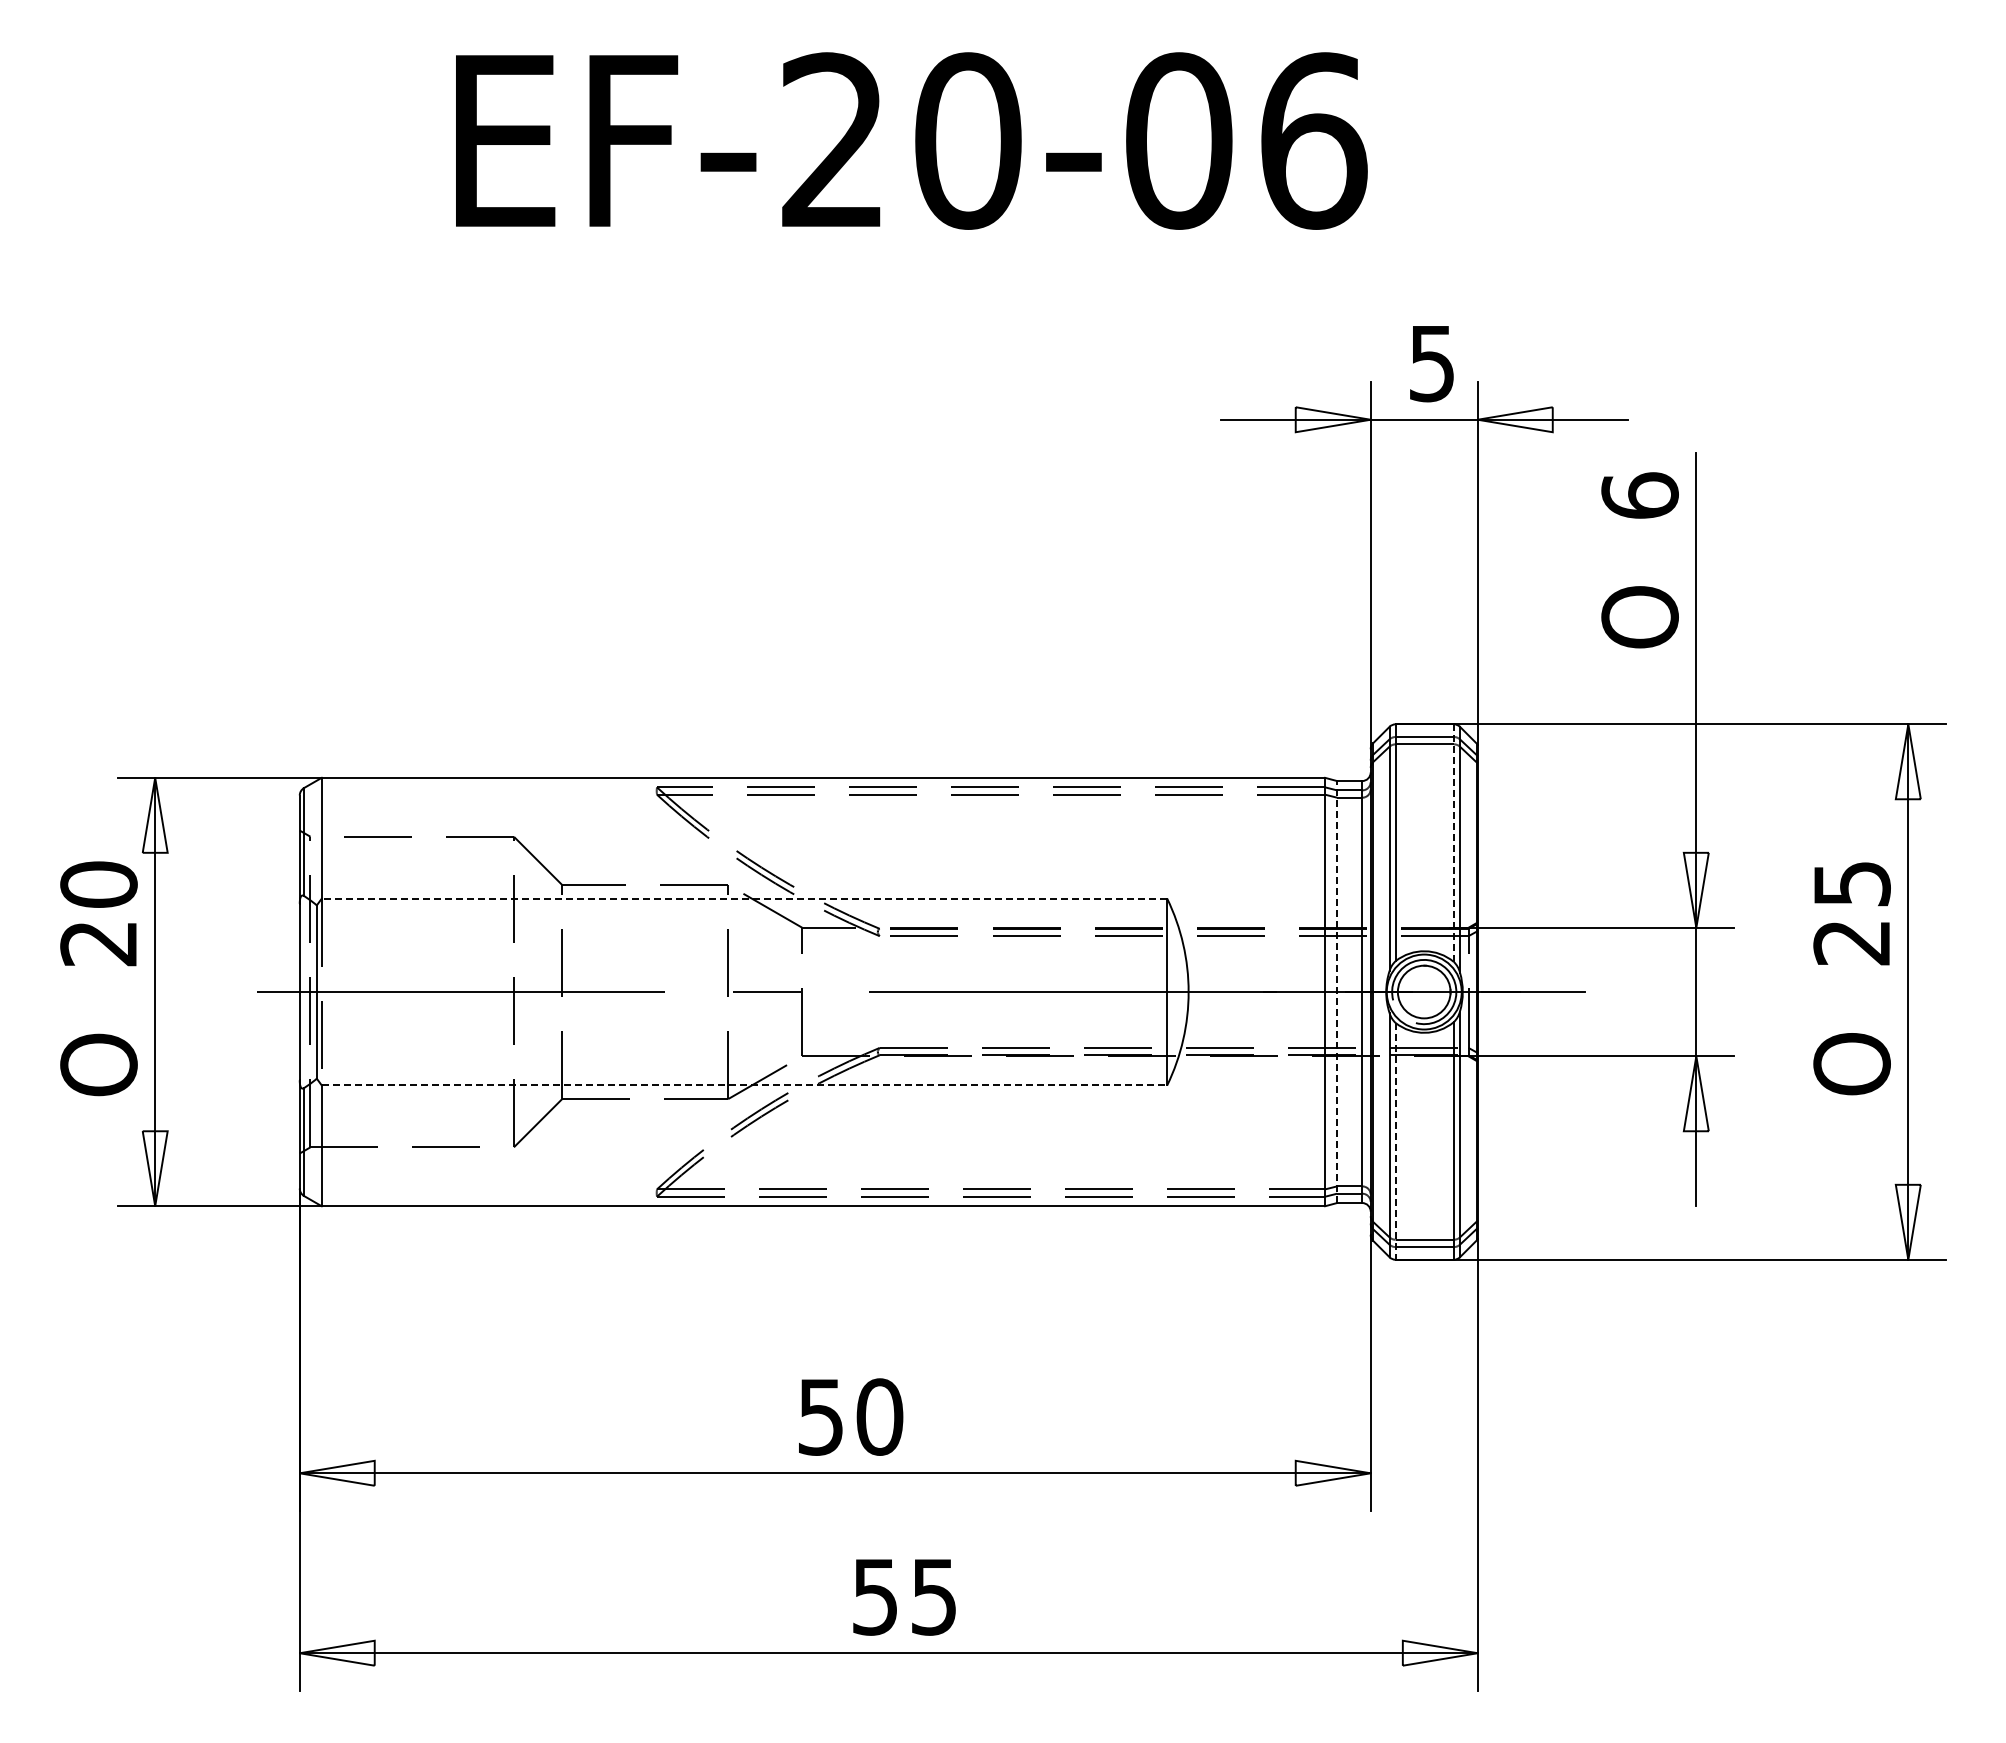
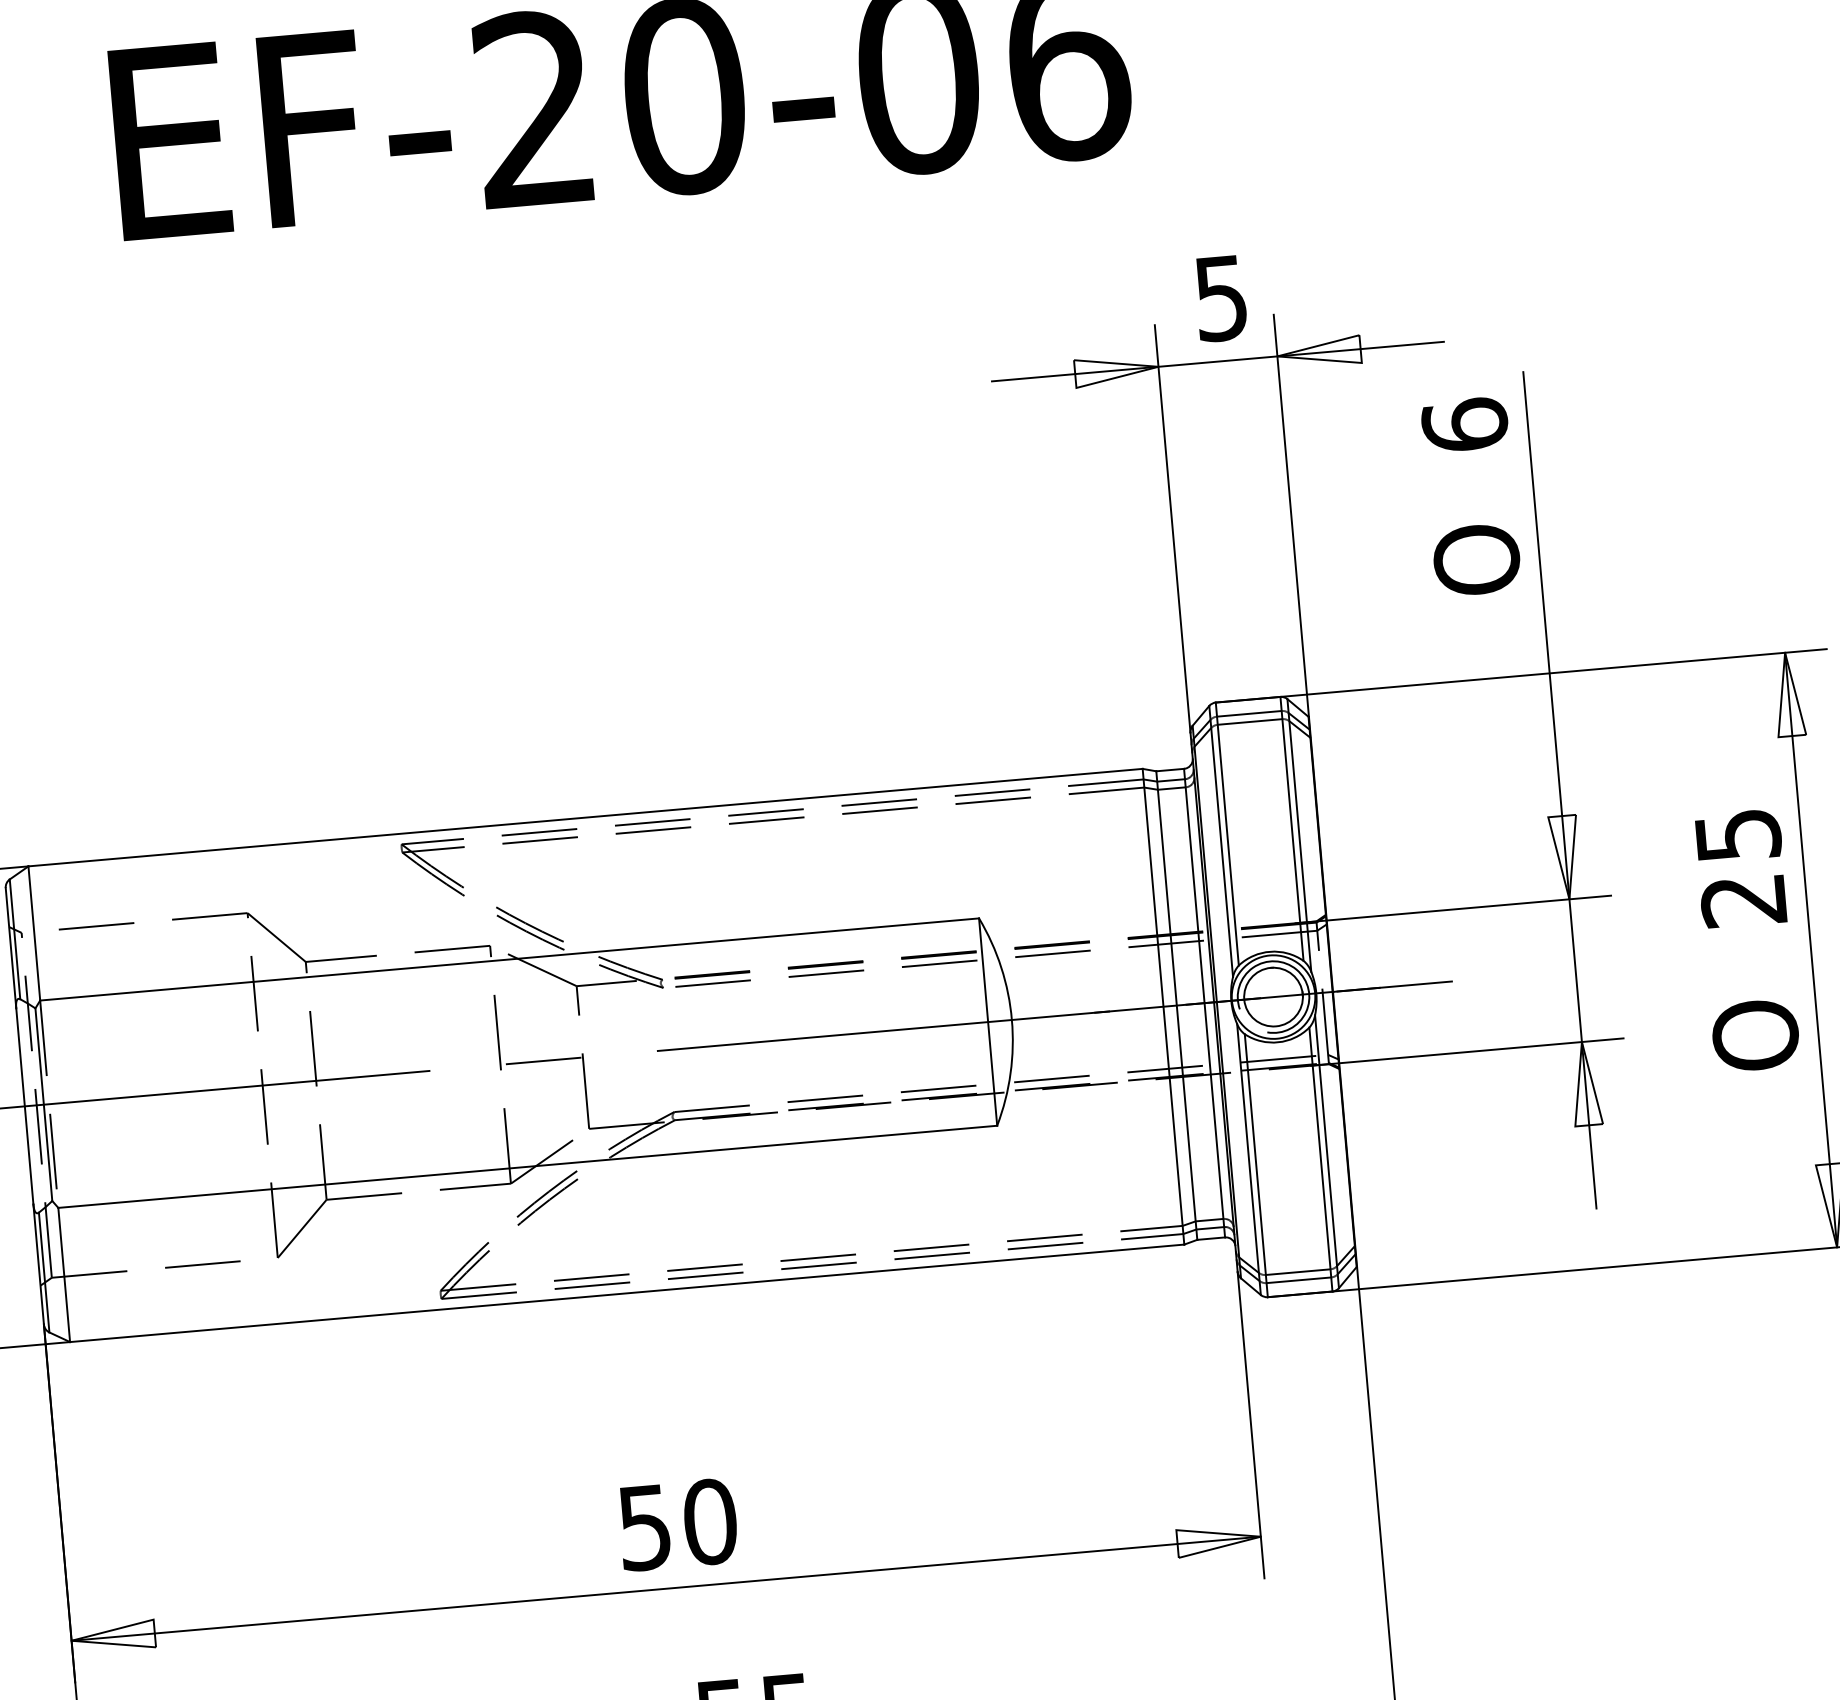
line: (1453, 843) -> (1291, 829), dashed -> solid
line: (744, 898) -> (509, 959), dashed -> solid
line: (1337, 992) -> (1177, 1006), dashed -> solid
line: (744, 1085) -> (527, 1166), dashed -> solid
line: (1395, 1141) -> (1256, 1165), dashed -> solid

